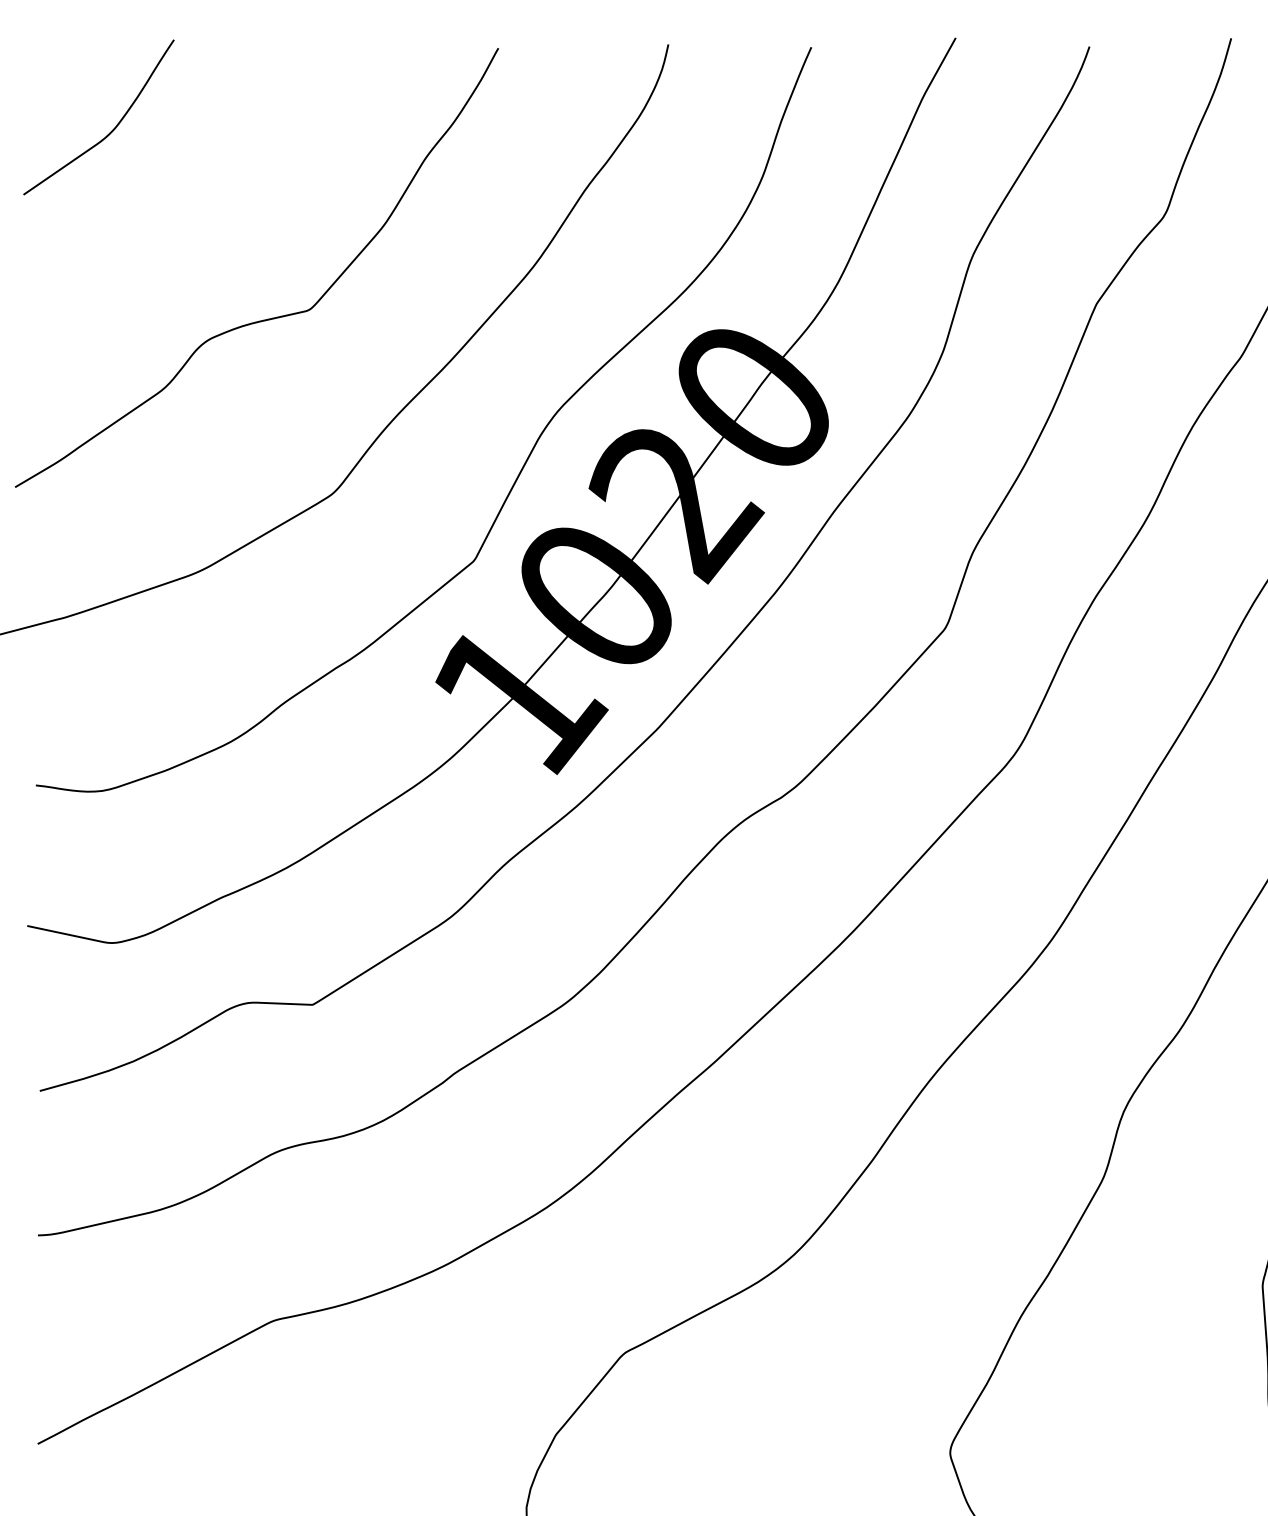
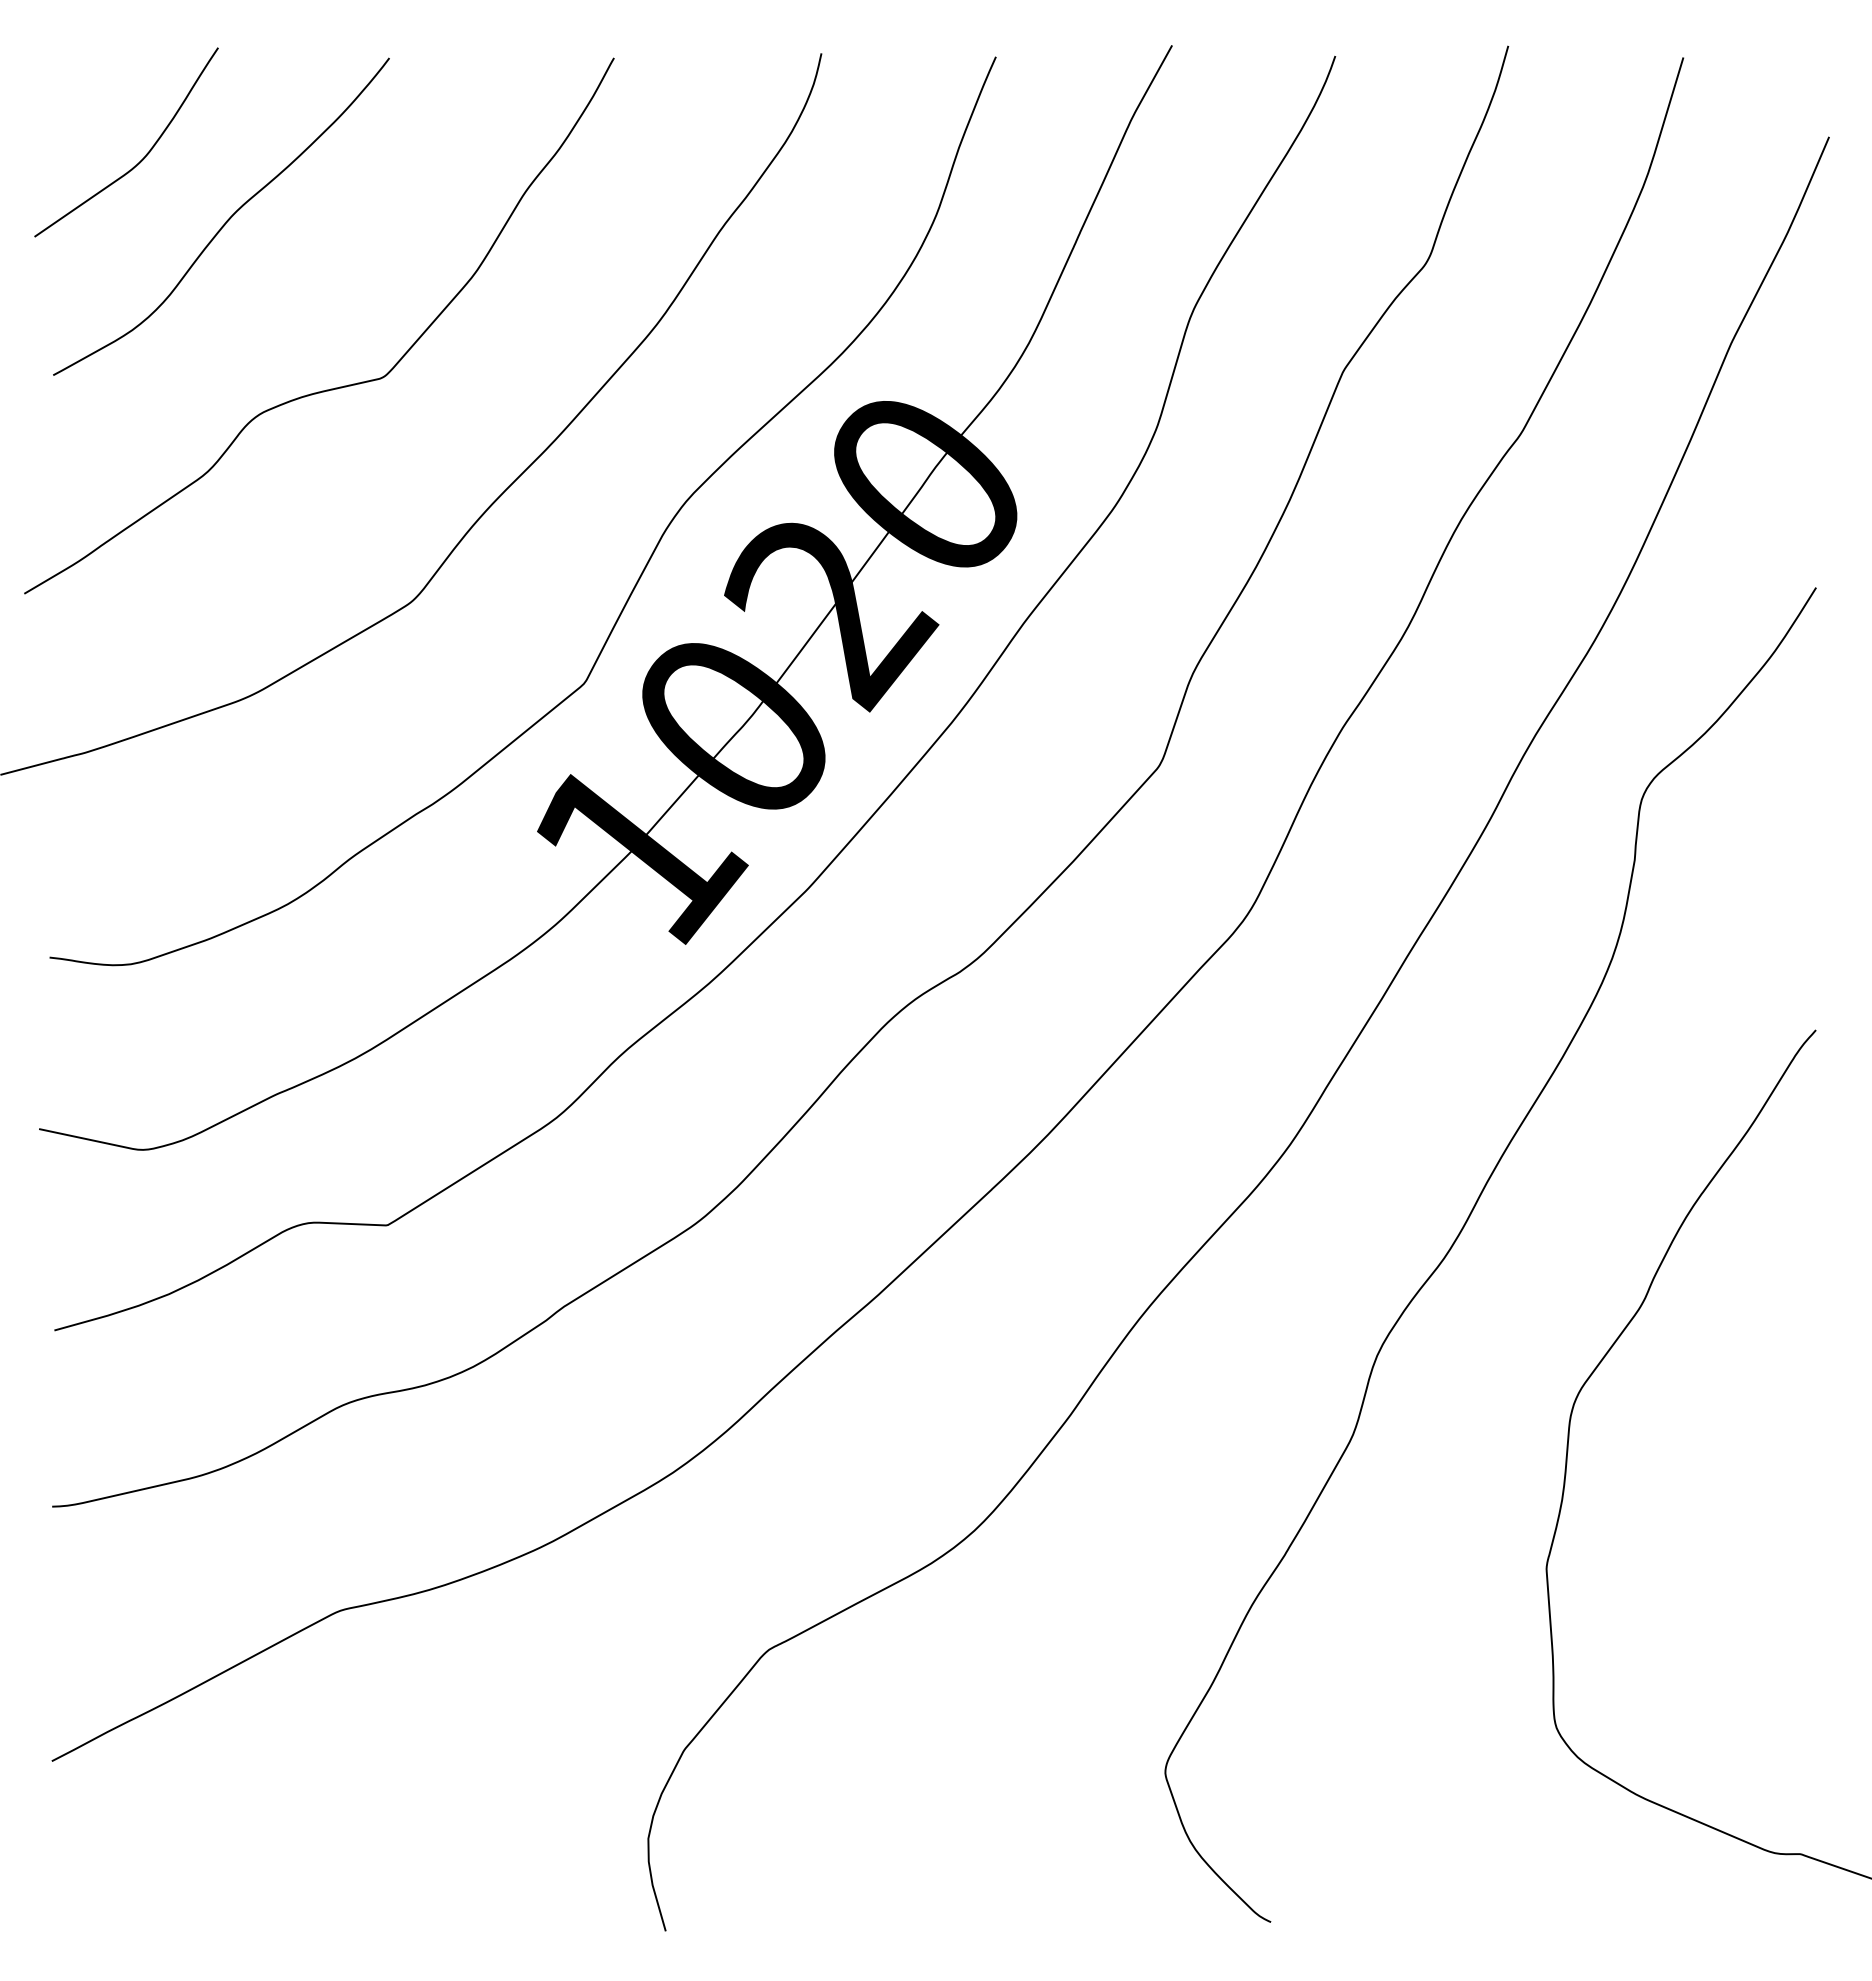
curve: (180, 181) -> (226, 220), added

